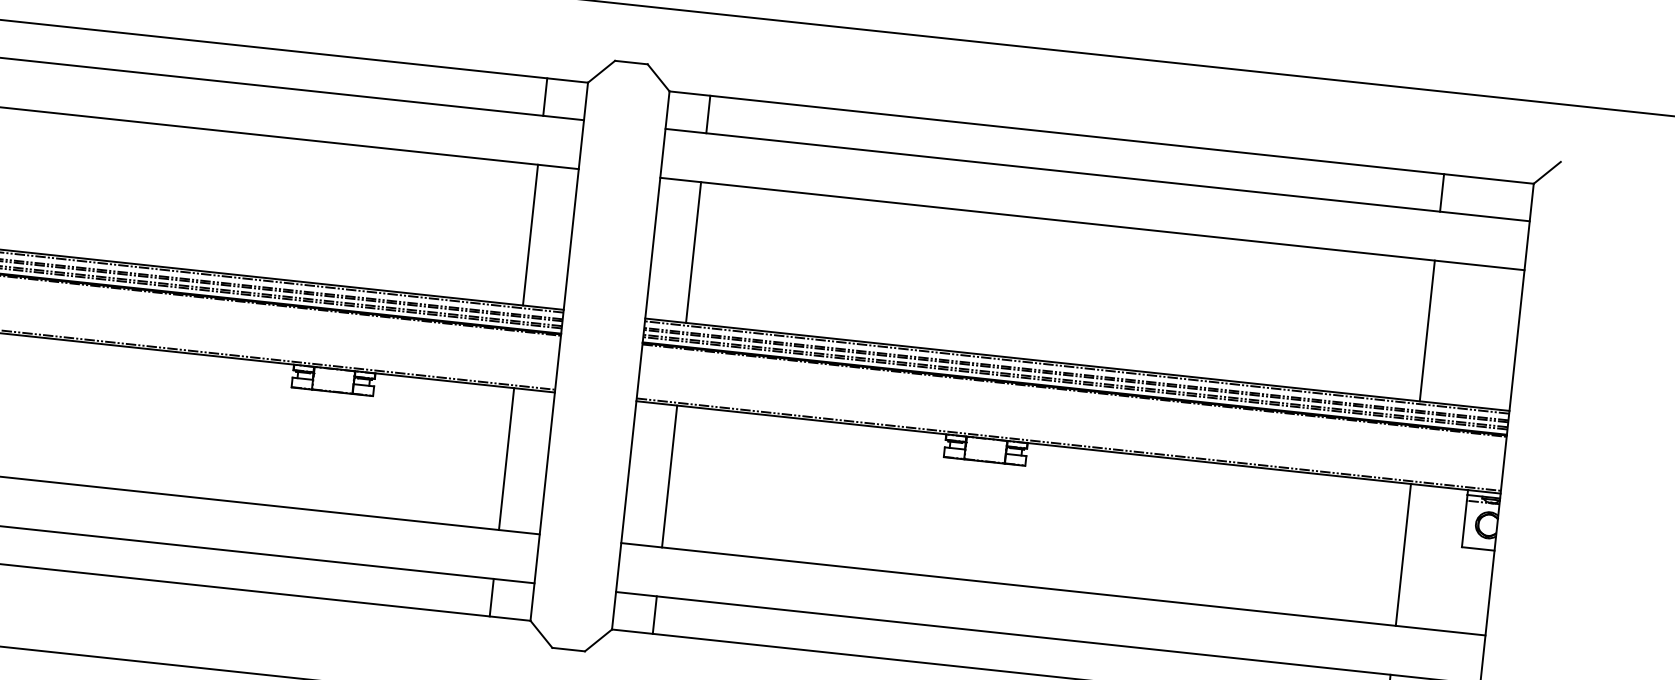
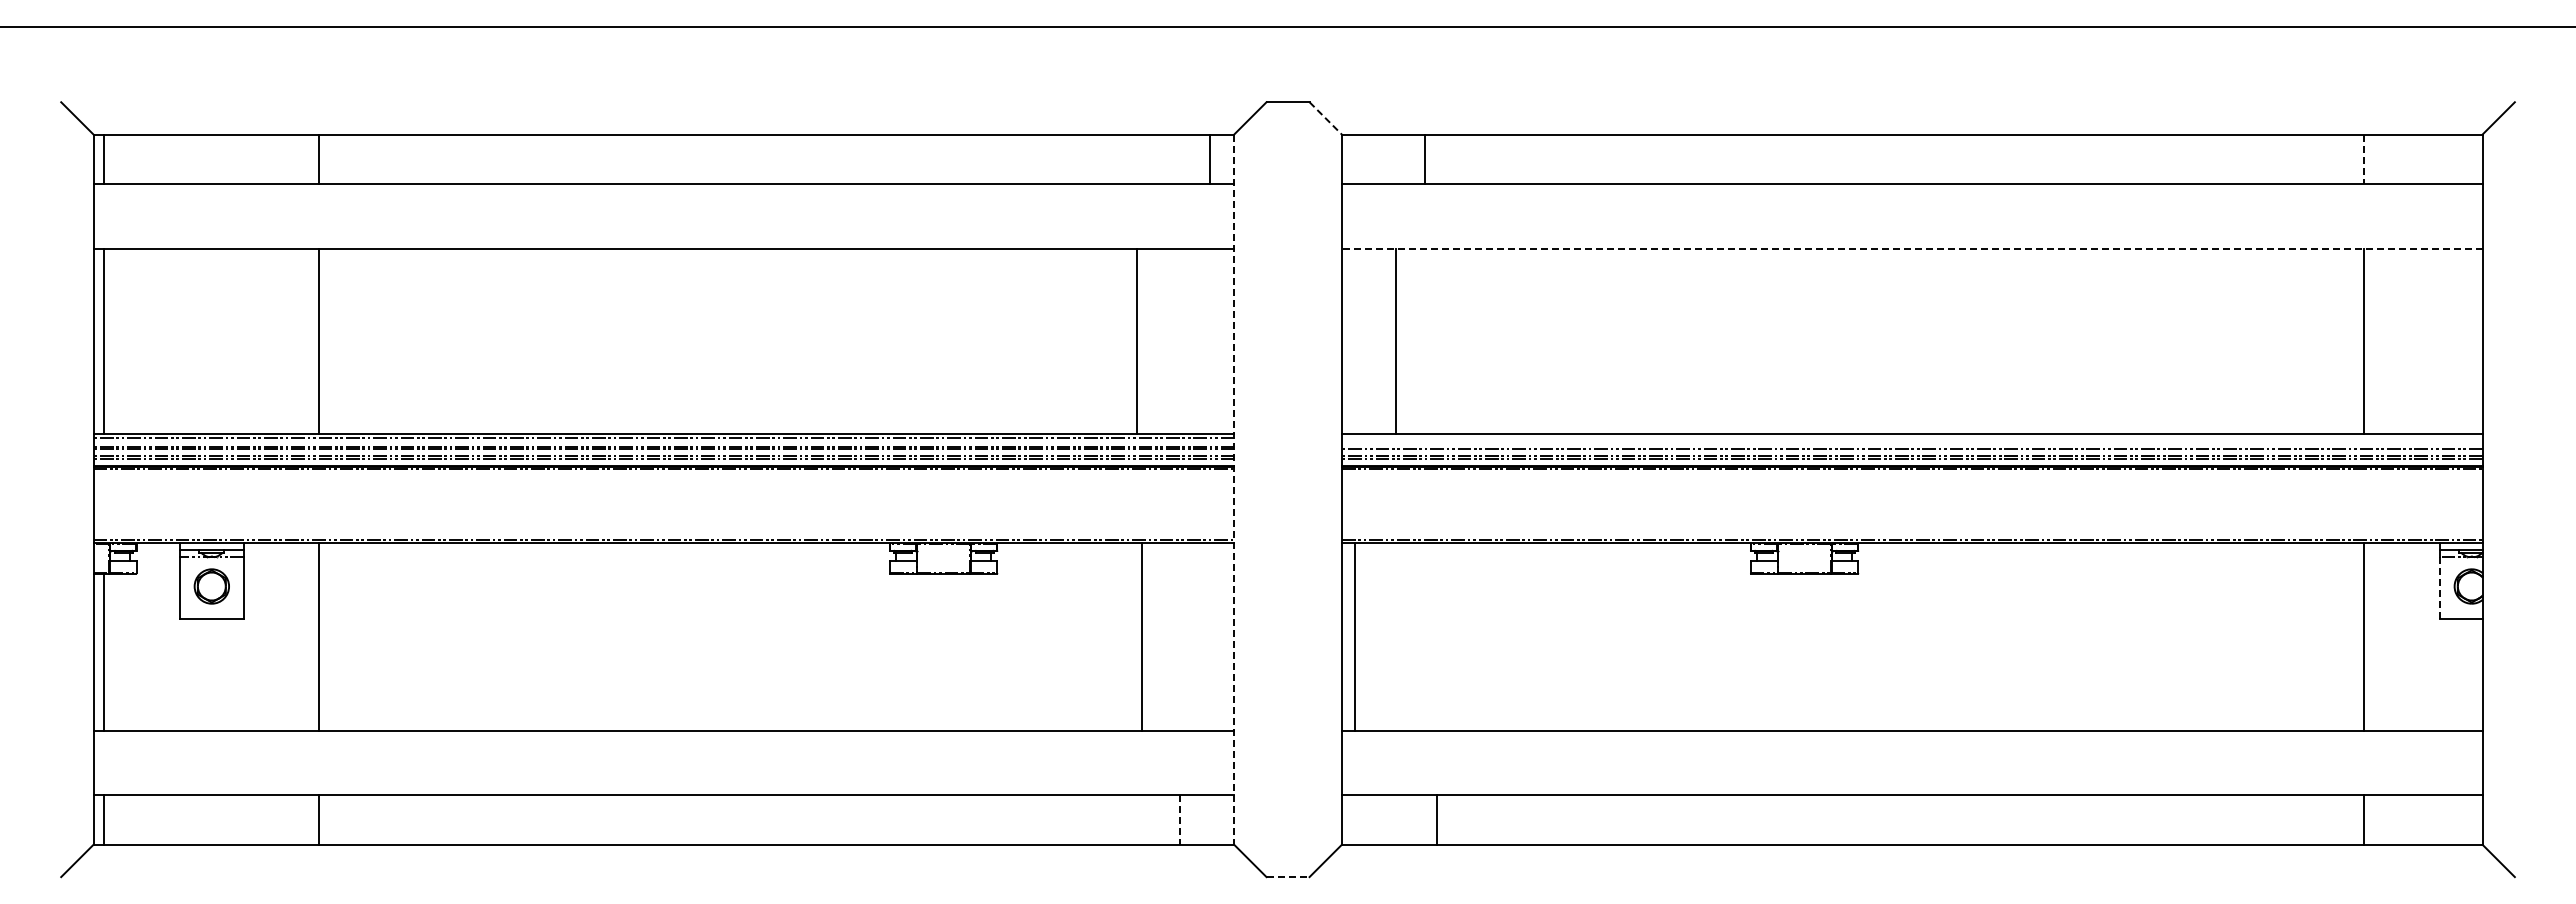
line: (658, 77) -> (1325, 118), solid -> dashed
line: (545, 97) -> (1210, 159), moved
line: (708, 114) -> (1424, 159), moved
line: (1442, 193) -> (2364, 159), solid -> dashed
line: (1091, 223) -> (1911, 248), solid -> dashed
line: (530, 235) -> (1137, 341), moved
line: (559, 352) -> (1234, 490), solid -> dashed
line: (1076, 367) -> (1911, 438), removed
line: (1075, 373) -> (1911, 446), removed
line: (506, 458) -> (1142, 636), moved
line: (669, 476) -> (1354, 636), moved
line: (1464, 524) -> (2439, 588), solid -> dashed
line: (491, 598) -> (1180, 820), solid -> dashed
line: (654, 614) -> (1436, 819), moved
line: (568, 649) -> (1288, 877), solid -> dashed

